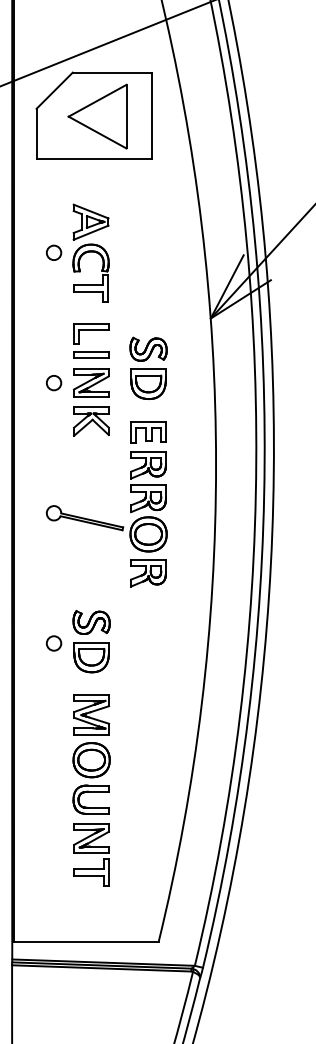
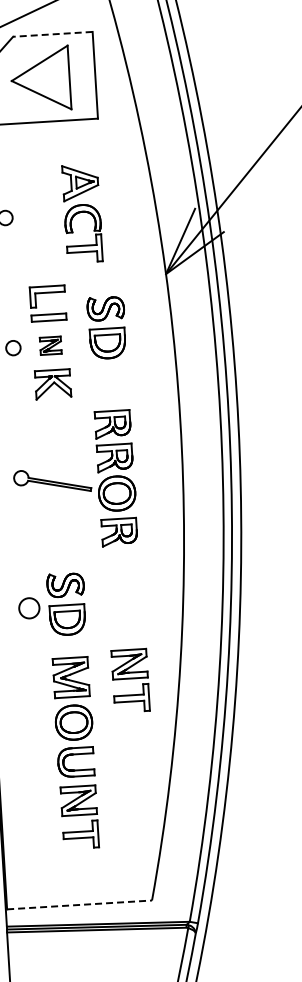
line: (112, 72) -> (52, 34), solid -> dashed
part: (90, 252) -> (81, 212), moved
part: (91, 382) -> (50, 345), size x0.6
part: (148, 432) -> (110, 391), removed
circle: (53, 643) -> (28, 608), size x1.4
part: (150, 721) -> (130, 680), added
line: (86, 942) -> (80, 905), solid -> dashed

